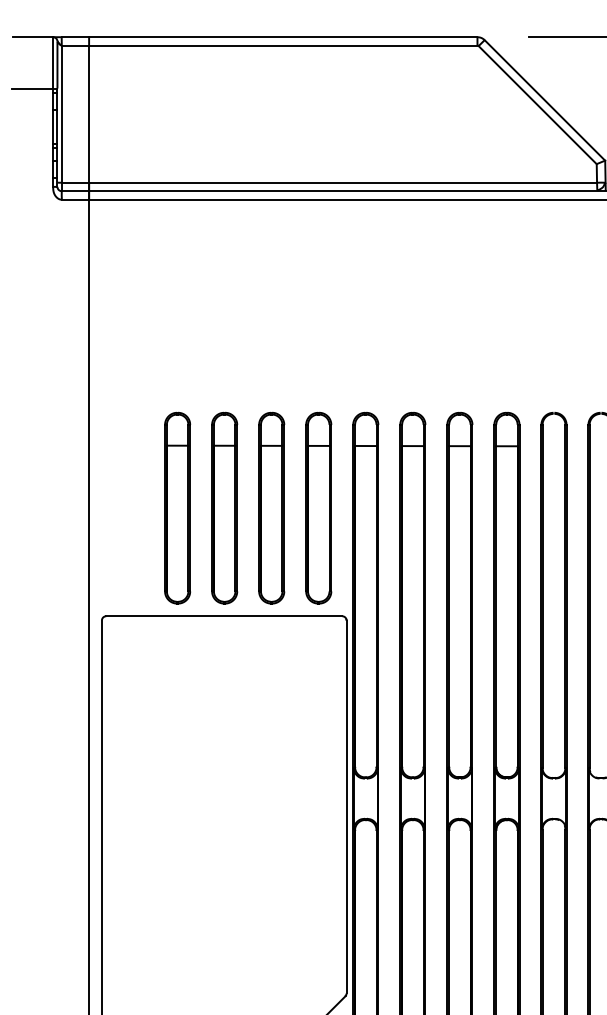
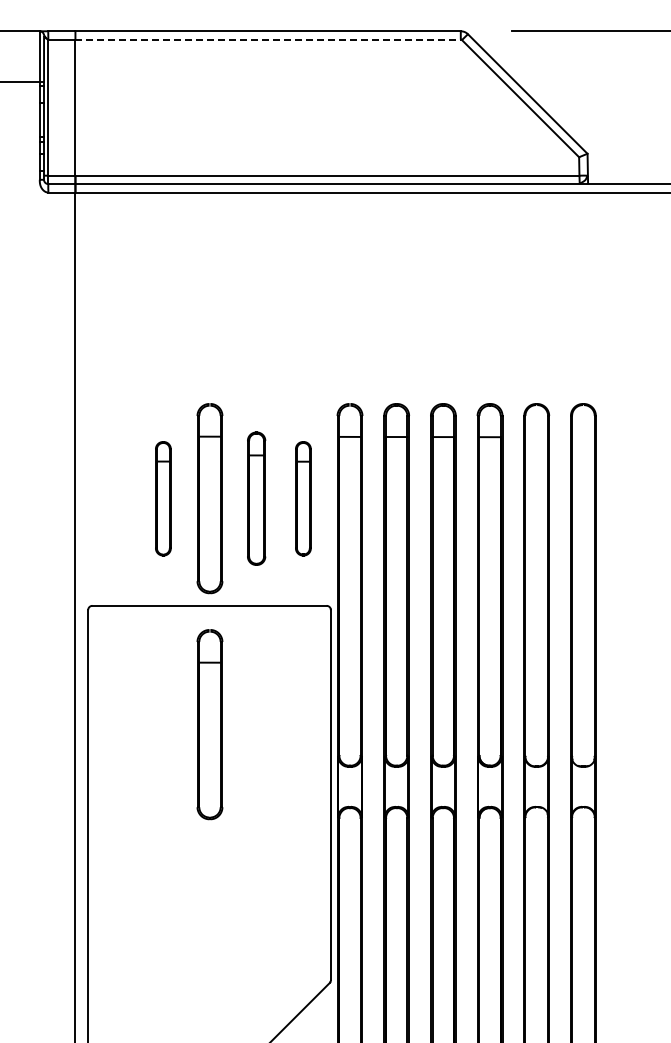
line: (283, 45) -> (268, 39), solid -> dashed
part: (177, 508) -> (163, 498), size x0.6
part: (271, 508) -> (256, 498), size x0.7
part: (318, 508) -> (303, 498), size x0.6
part: (224, 735) -> (209, 724), added

